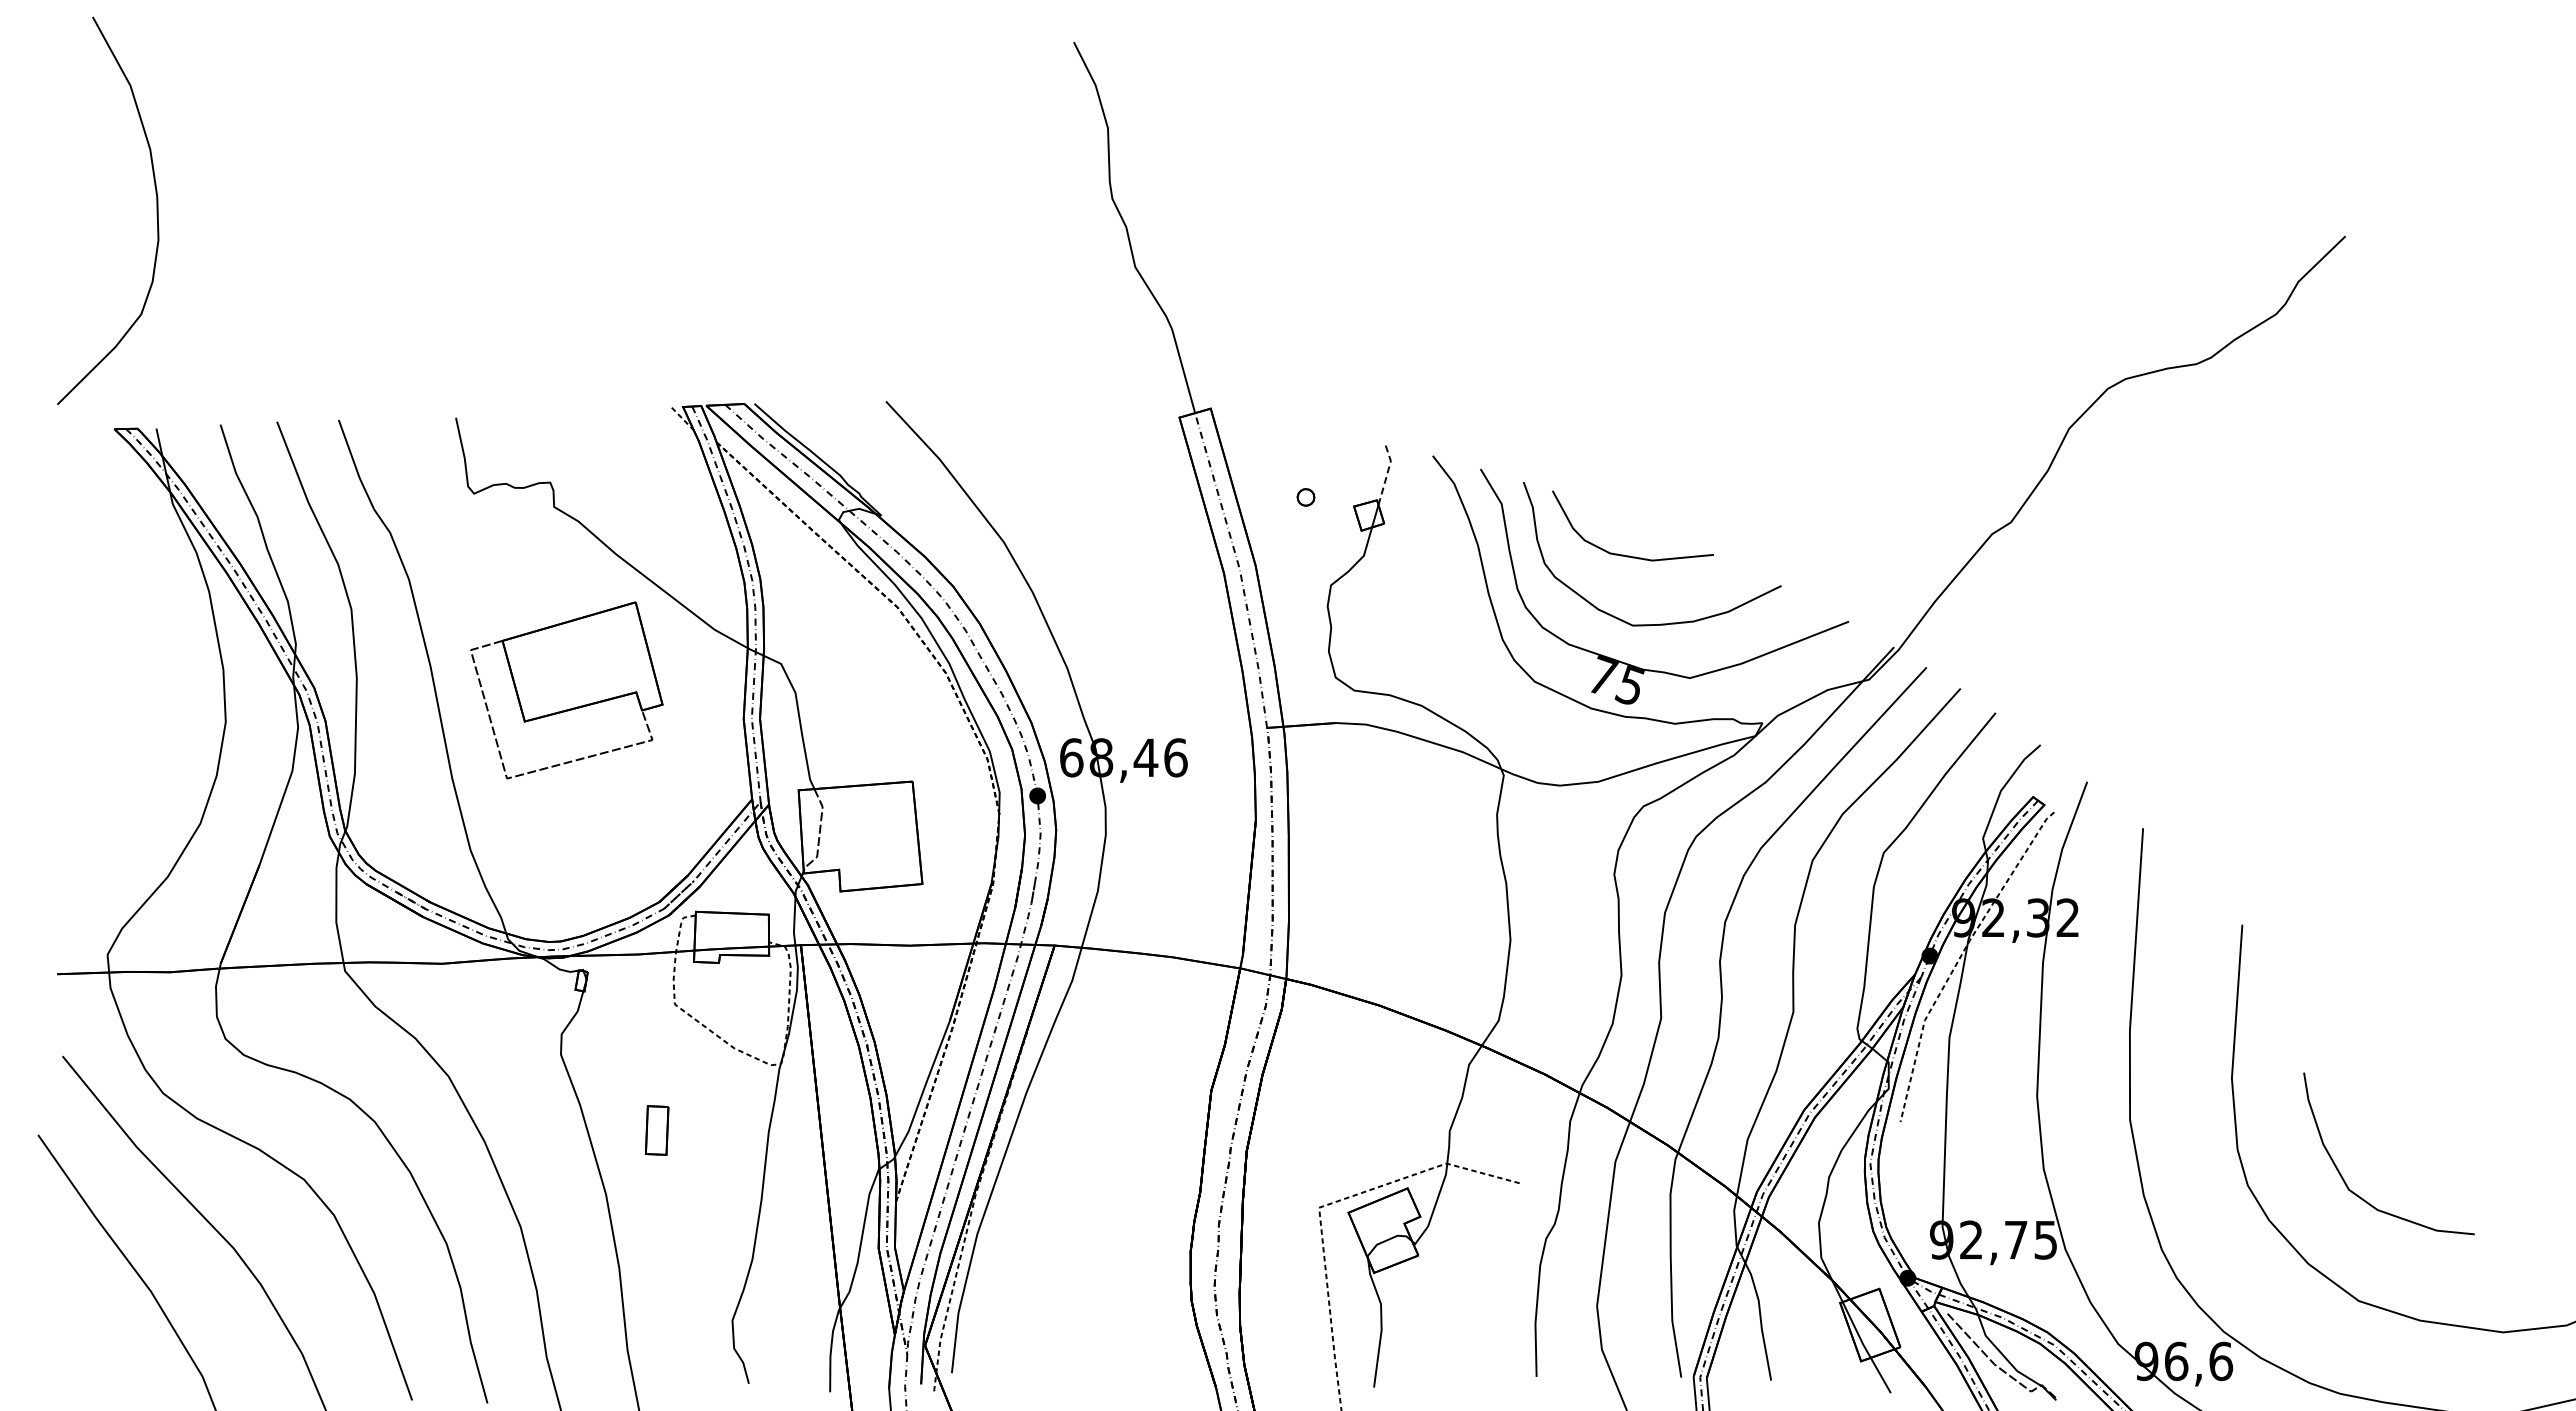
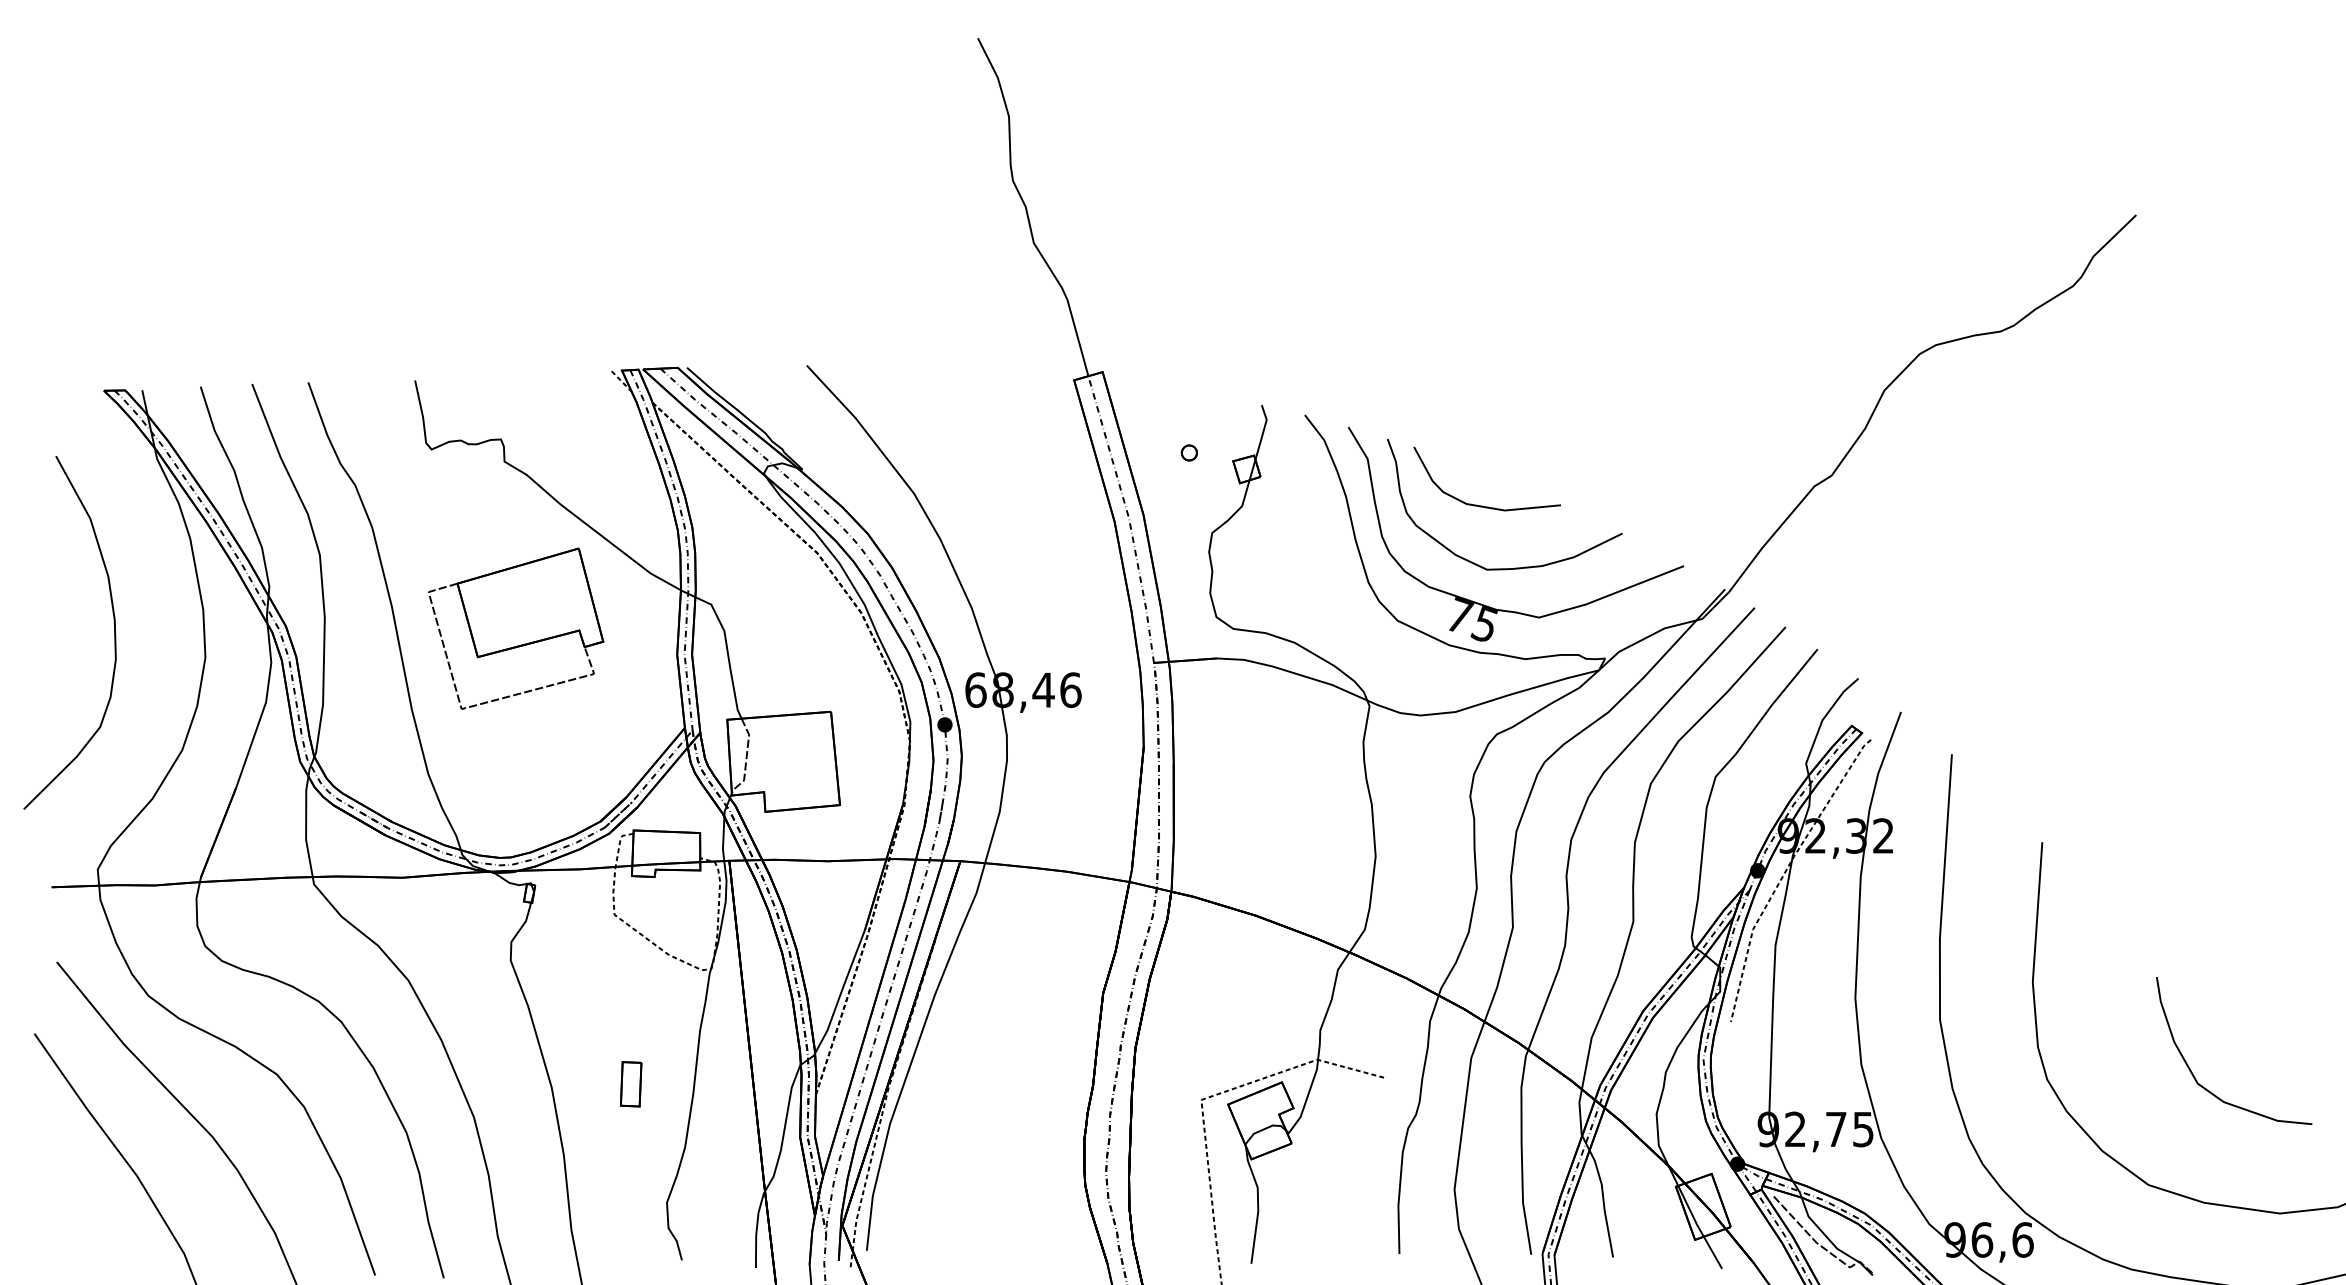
curve: (156, 210) -> (114, 632), moved
line: (1387, 474) -> (1263, 432), dashed -> solid
part: (656, 1130) -> (630, 1084), moved
curve: (2343, 1177) -> (2192, 1072), moved

